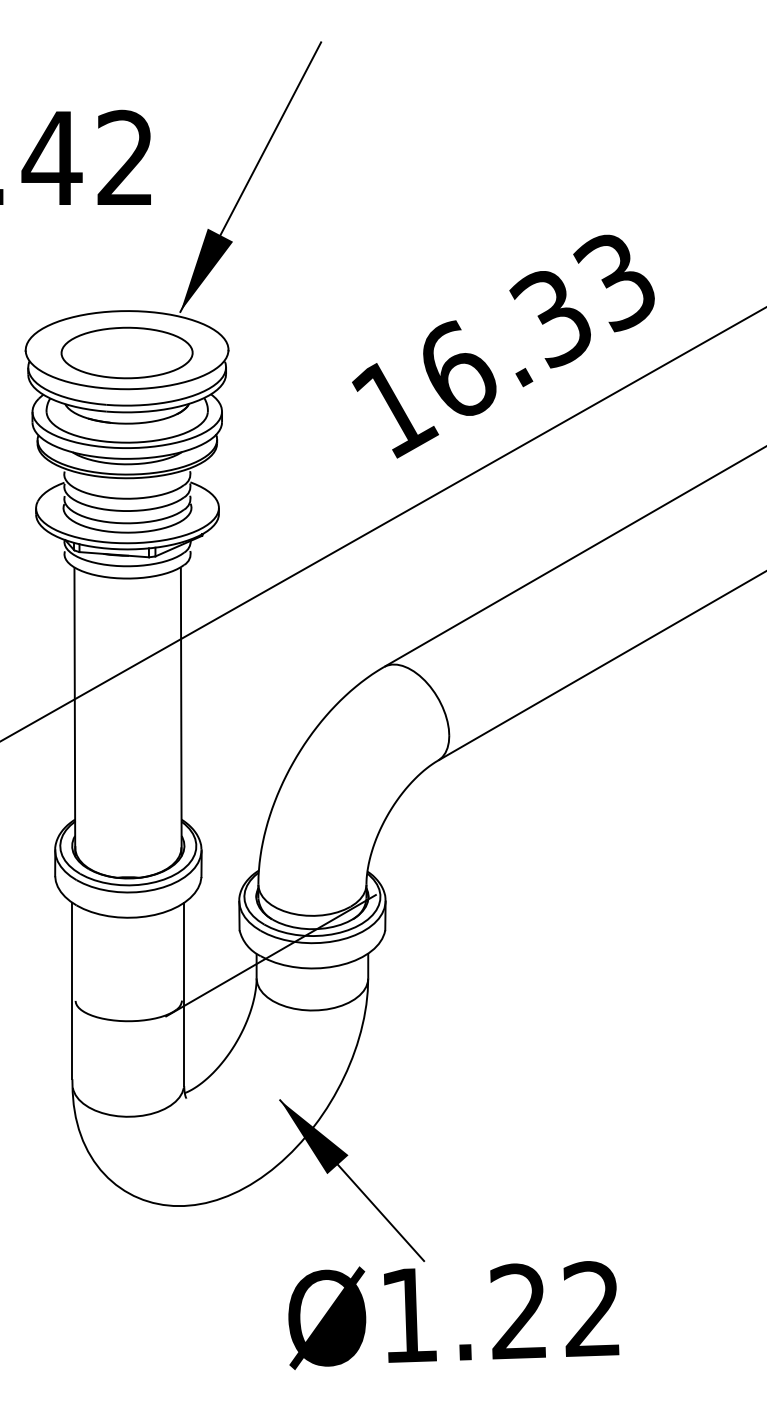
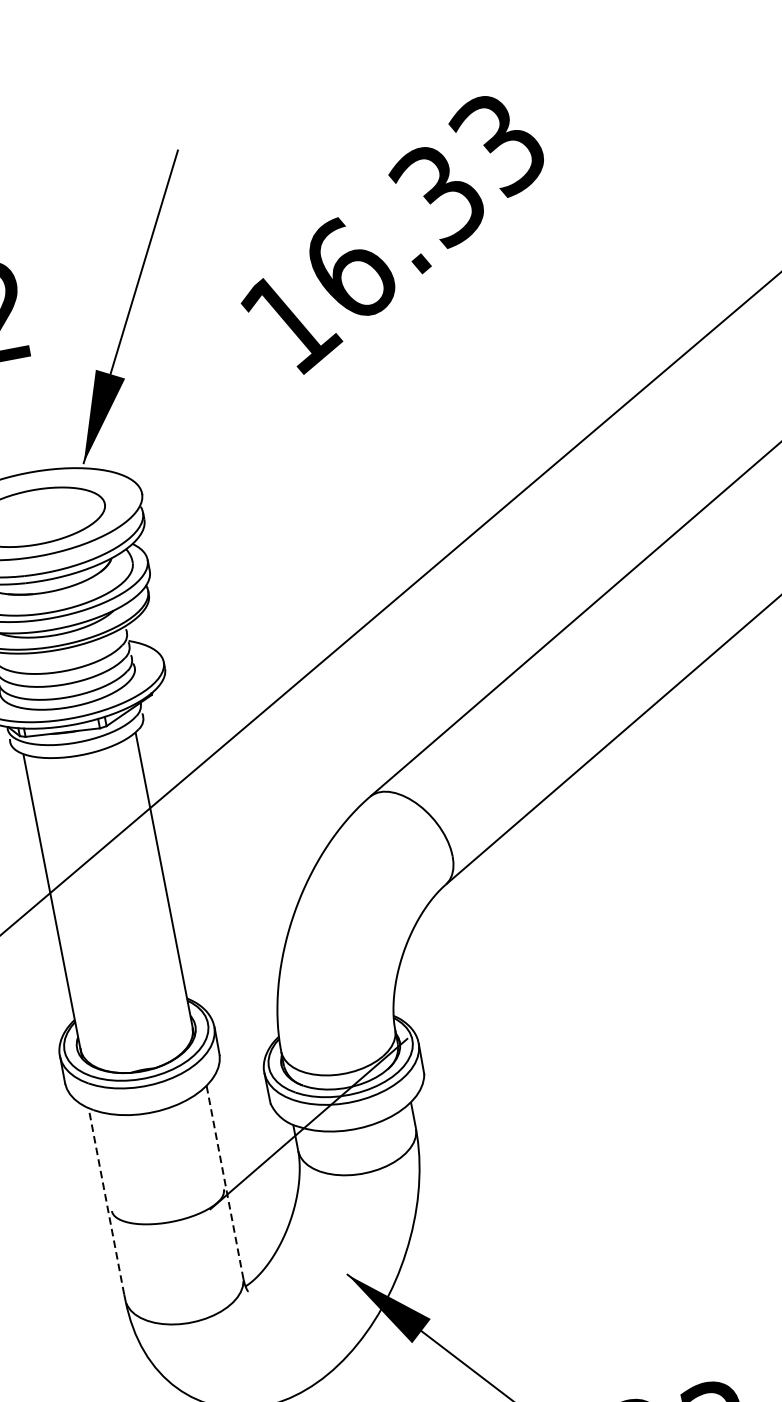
text: (503, 346) -> (393, 235), moved
line: (72, 990) -> (106, 1200), solid -> dashed
line: (184, 994) -> (225, 1182), solid -> dashed

